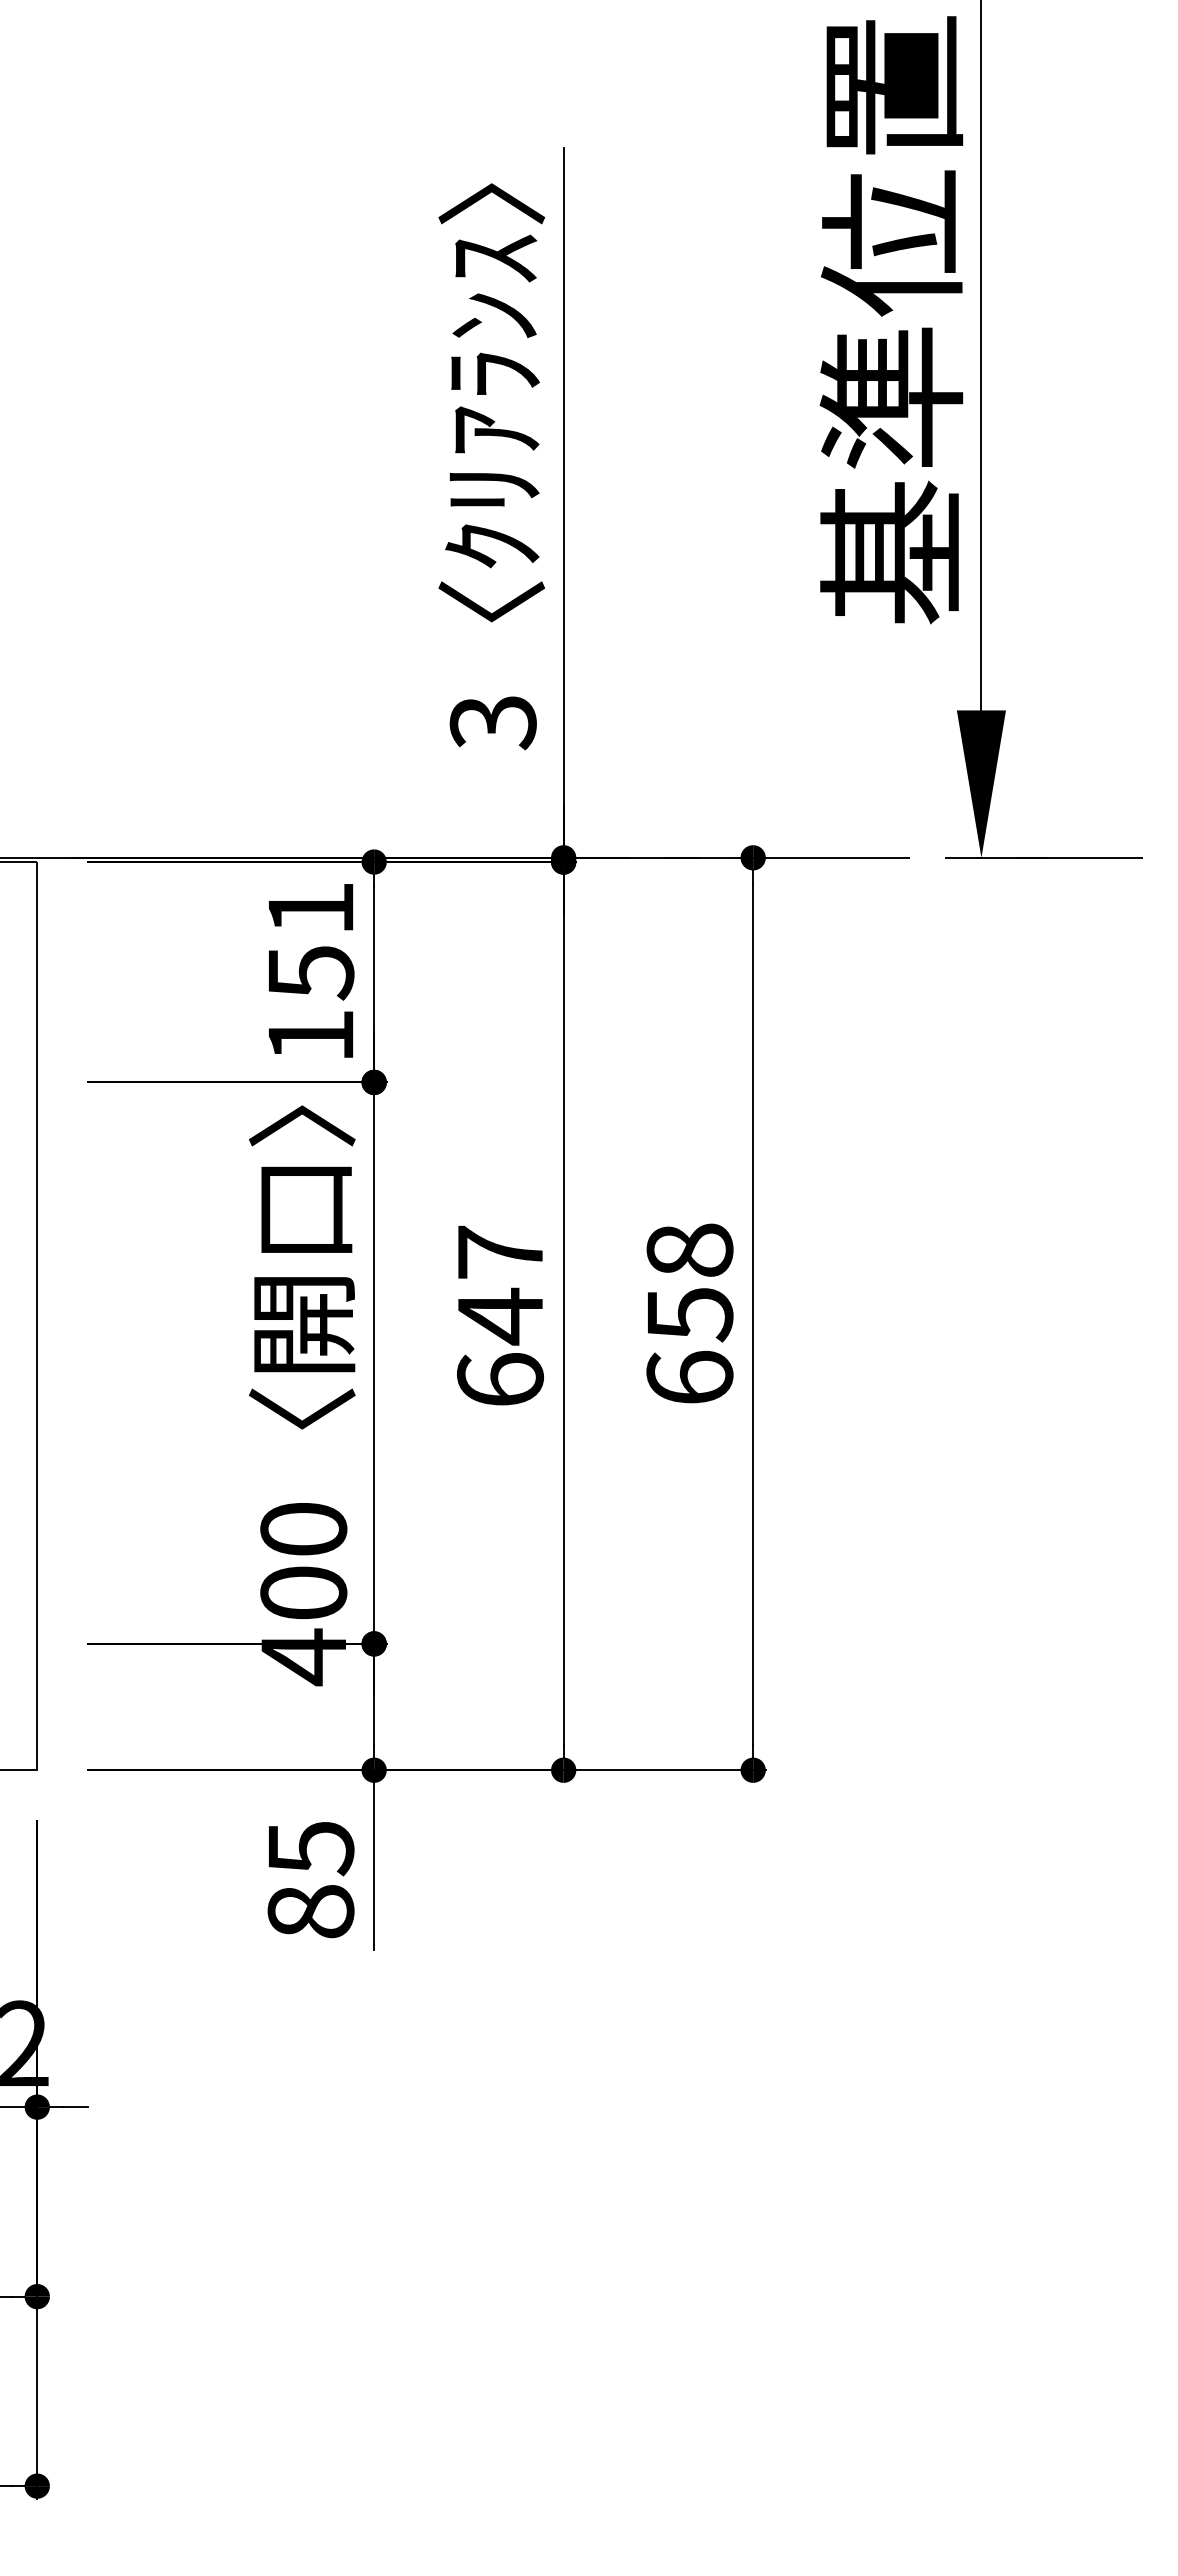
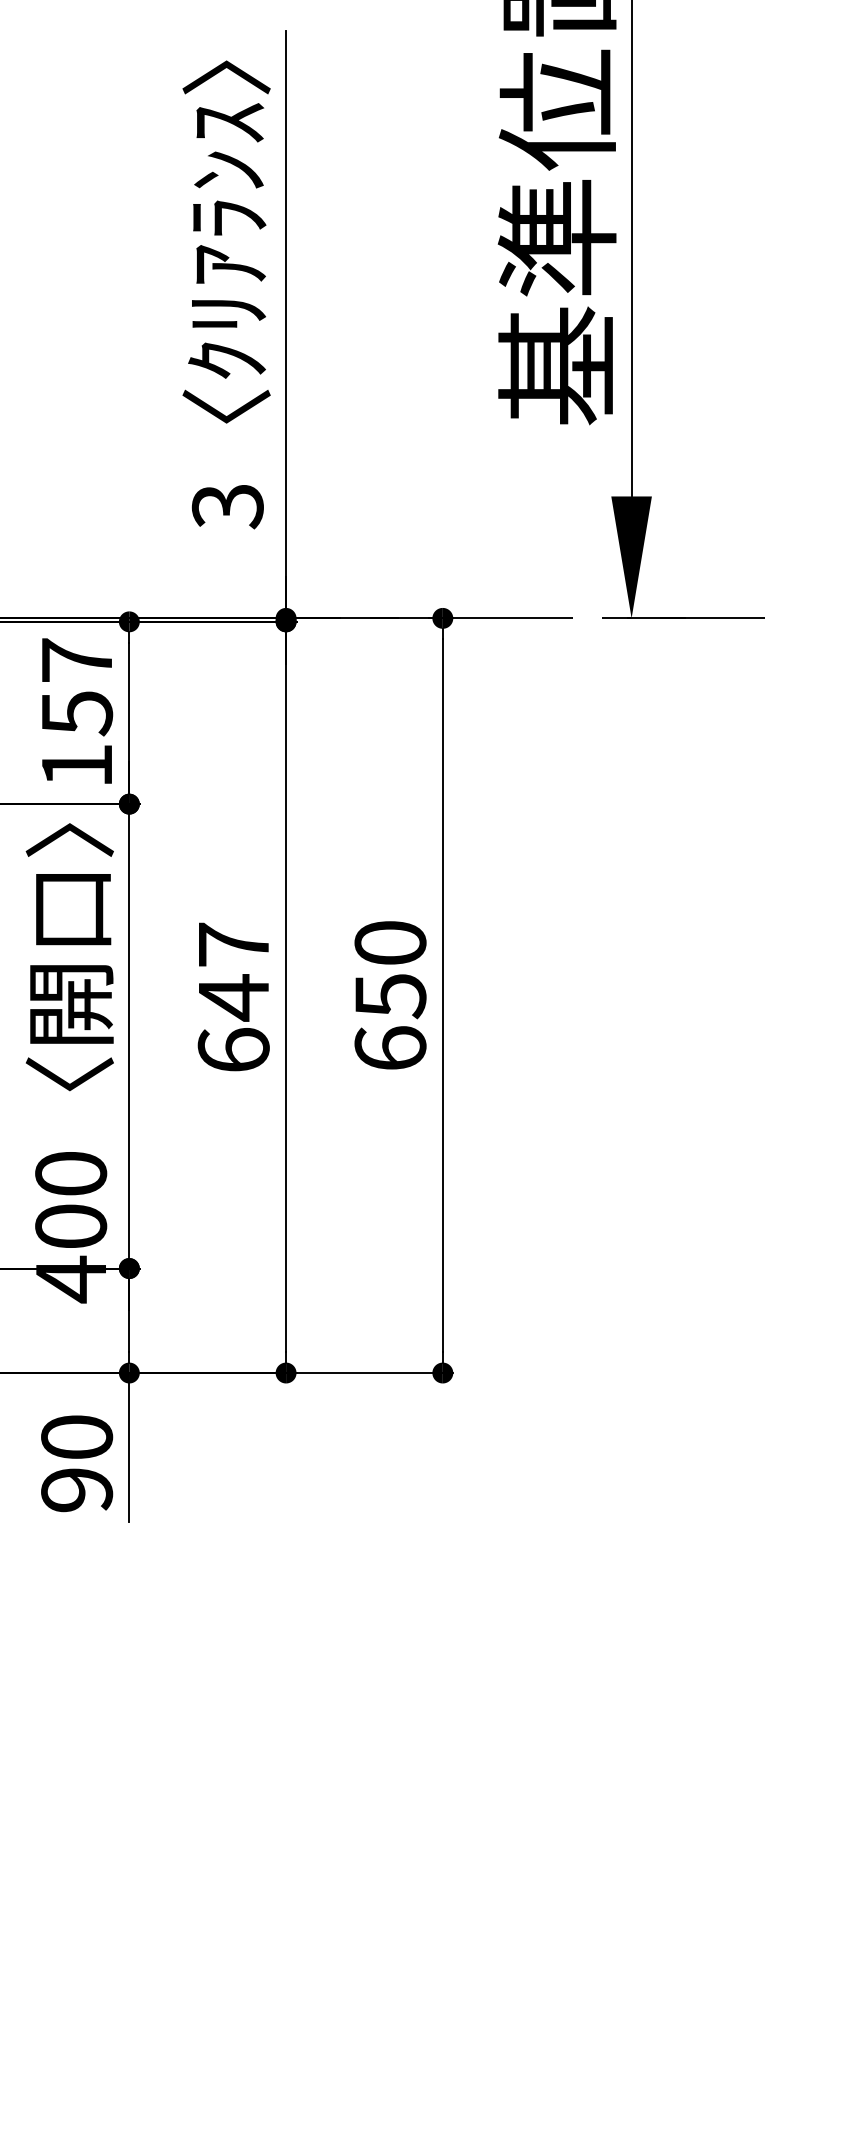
text: (311, 908) -> (77, 660), 151 -> 157
text: (689, 1249) -> (390, 942), 658 -> 650
text: (310, 1879) -> (76, 1463), 85 -> 90

